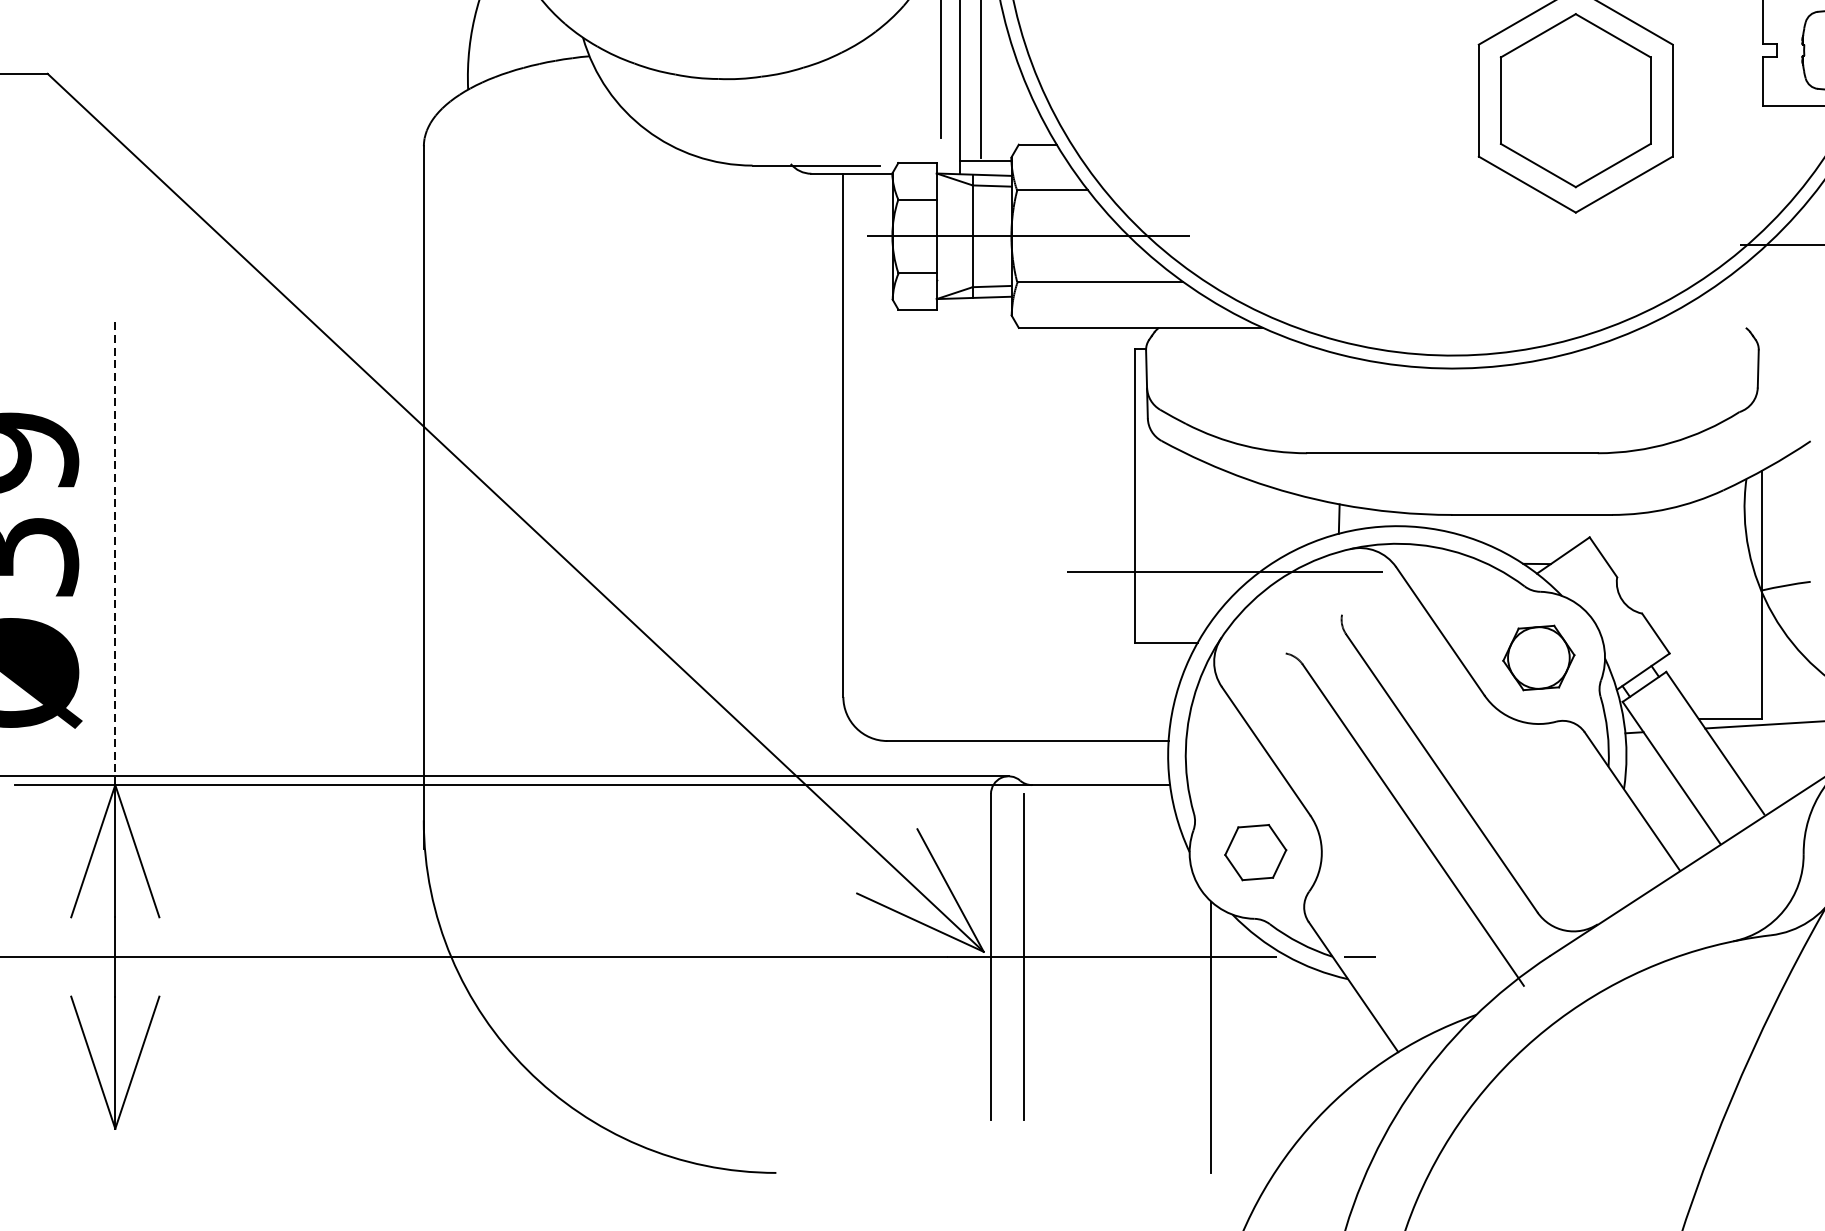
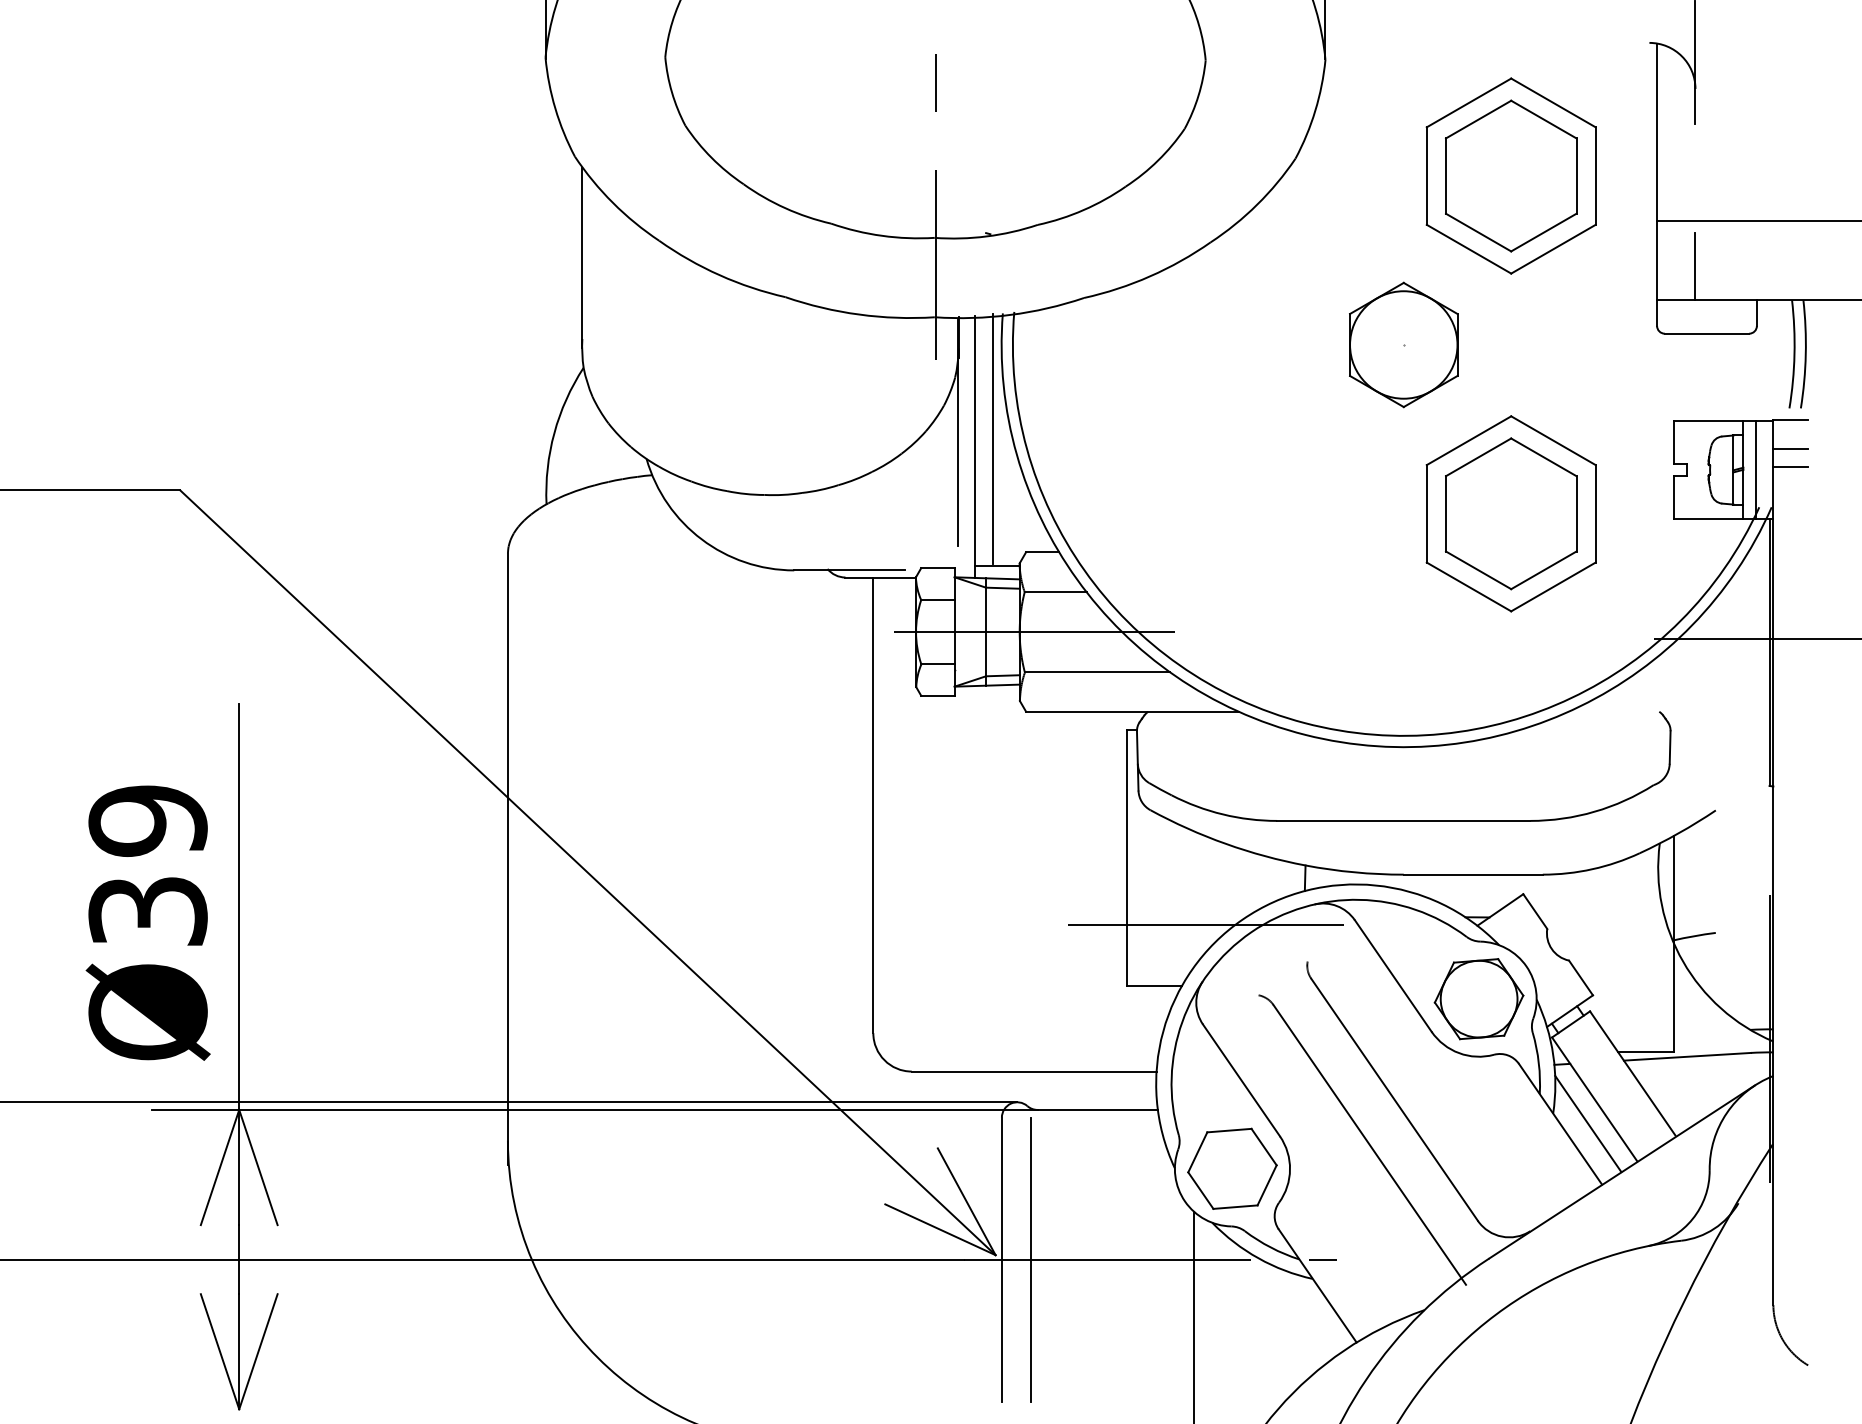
line: (115, 551) -> (239, 906), dashed -> solid
part: (1538, 658) -> (1478, 999), size x1.43
line: (1664, 800) -> (1588, 1123), added
part: (1255, 852) -> (1232, 1168), size x1.67

